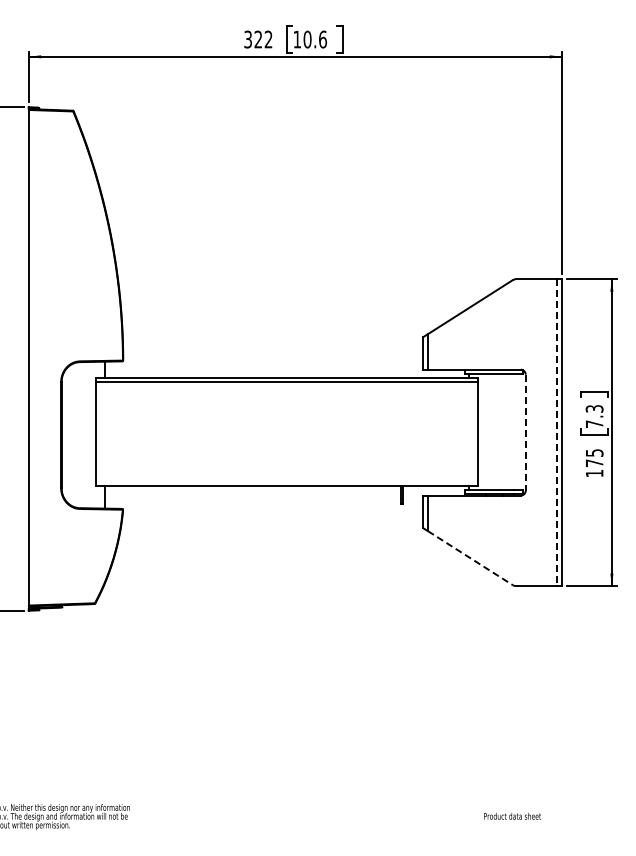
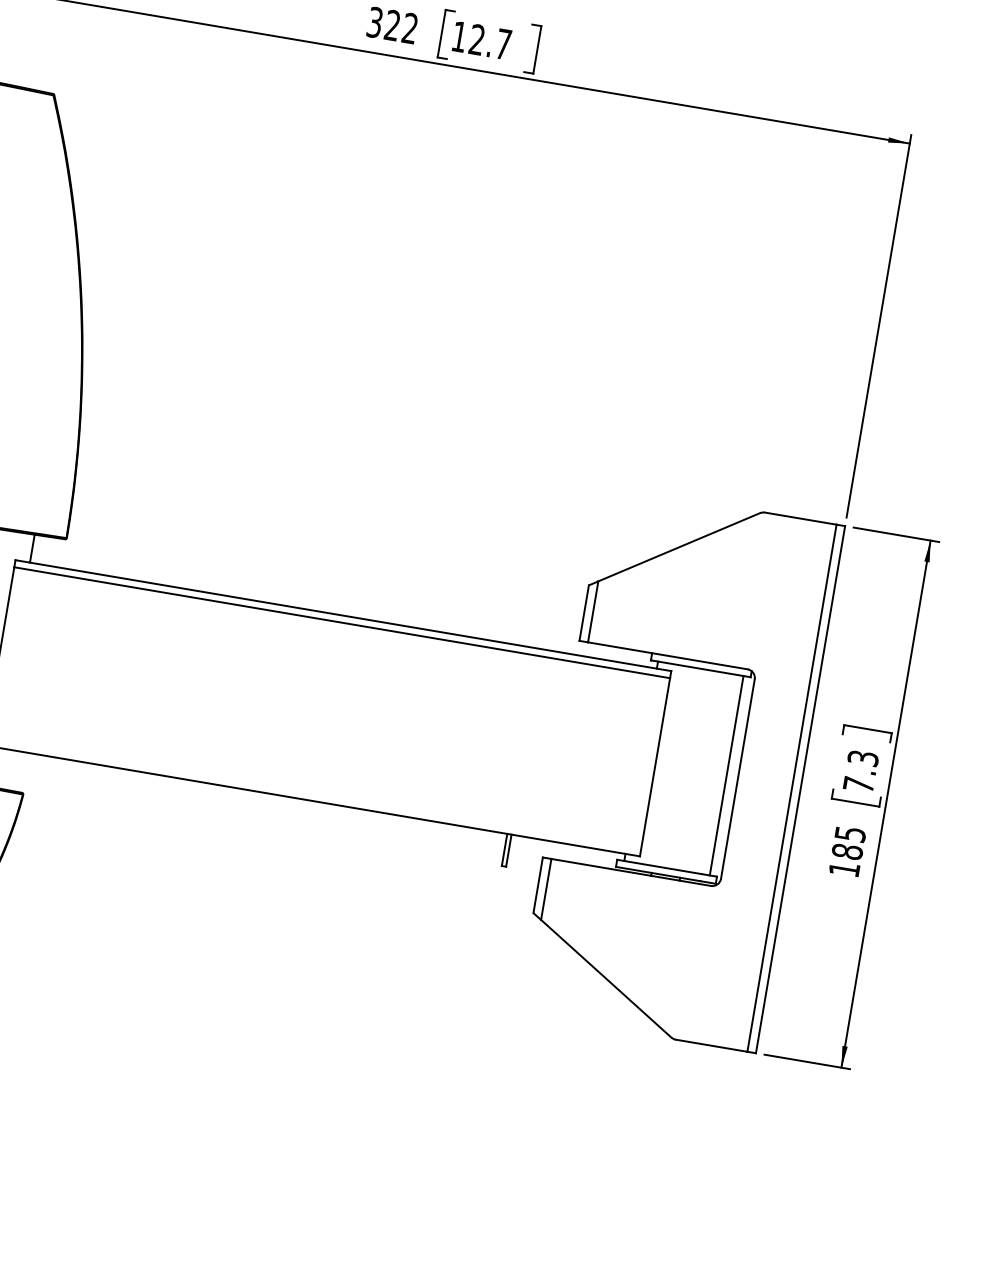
text: (315, 39) -> (490, 42), 10.6 -> 12.7
line: (519, 431) -> (727, 775), added
line: (525, 433) -> (737, 780), dashed -> solid
line: (557, 433) -> (792, 789), dashed -> solid
text: (594, 463) -> (847, 852), 175 -> 185
line: (470, 558) -> (606, 979), dashed -> solid

